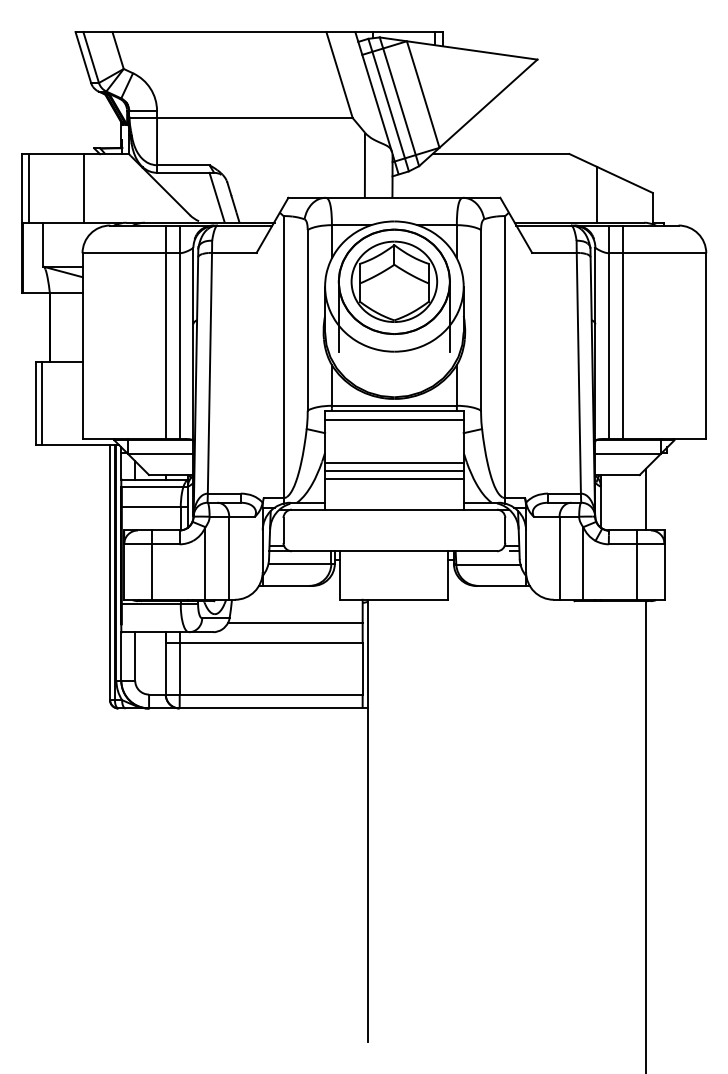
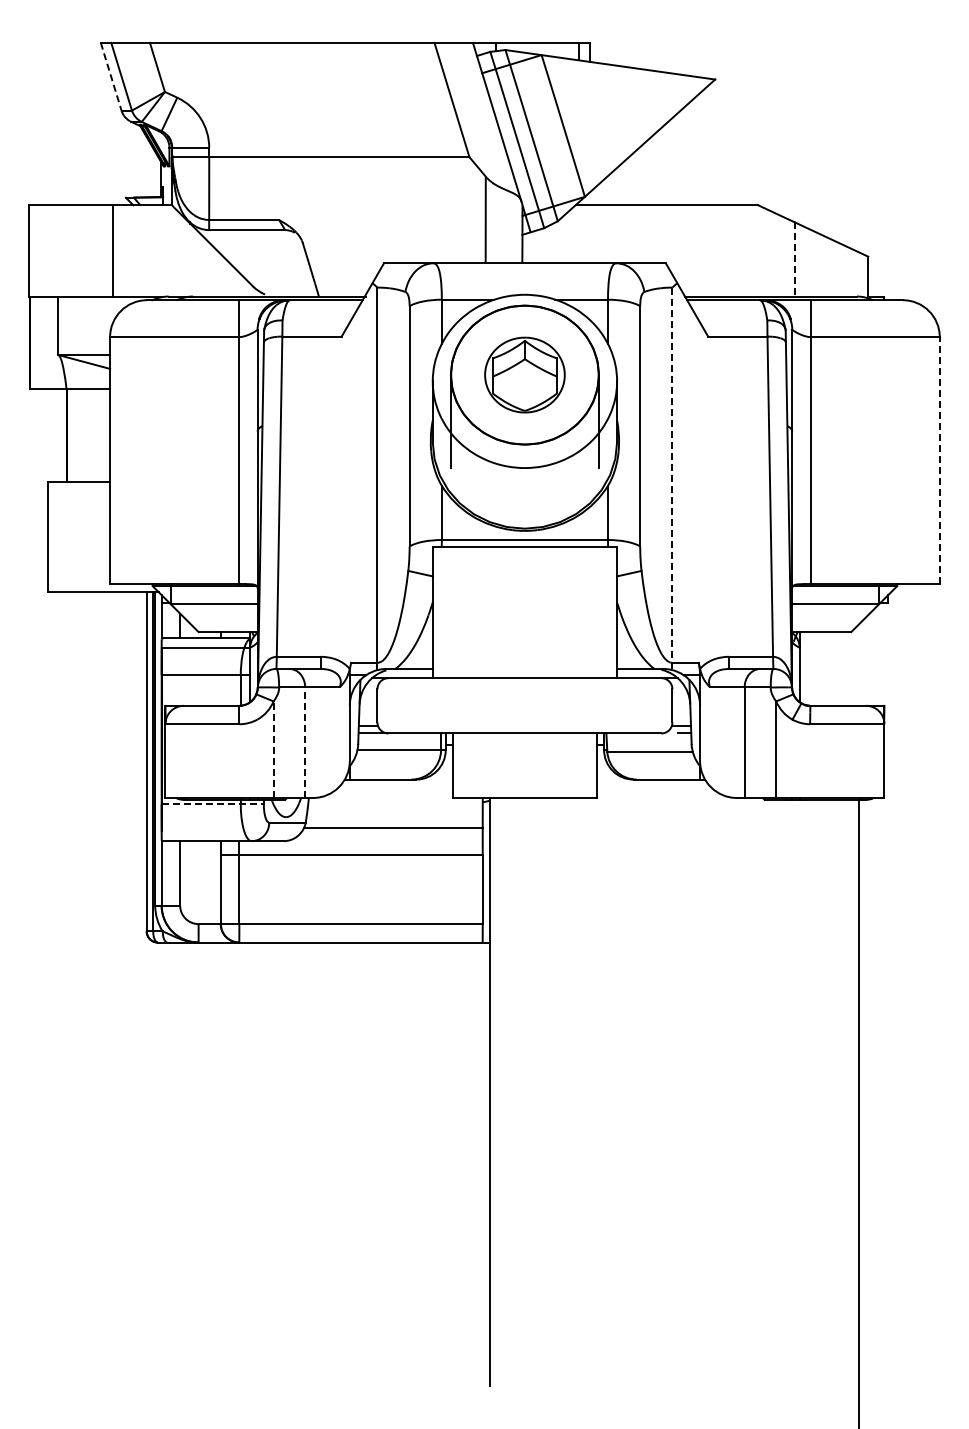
line: (83, 58) -> (111, 77), solid -> dashed
line: (28, 188) -> (38, 251), removed
line: (597, 194) -> (794, 259), solid -> dashed
line: (216, 197) -> (288, 262), removed
part: (394, 281) -> (524, 374), size x0.7
line: (165, 332) -> (220, 442), removed
line: (623, 332) -> (829, 442), removed
line: (706, 346) -> (939, 460), solid -> dashed
line: (505, 360) -> (672, 479), solid -> dashed
line: (42, 403) -> (56, 536), removed
line: (394, 419) -> (524, 558), removed
line: (394, 462) -> (524, 615), removed
line: (394, 470) -> (524, 626), removed
line: (394, 479) -> (524, 637), removed
line: (645, 499) -> (858, 664), removed
line: (229, 558) -> (305, 742), solid -> dashed
line: (205, 563) -> (273, 749), solid -> dashed
line: (151, 564) -> (202, 751), removed
line: (636, 564) -> (847, 751), removed
line: (160, 604) -> (213, 804), solid -> dashed

